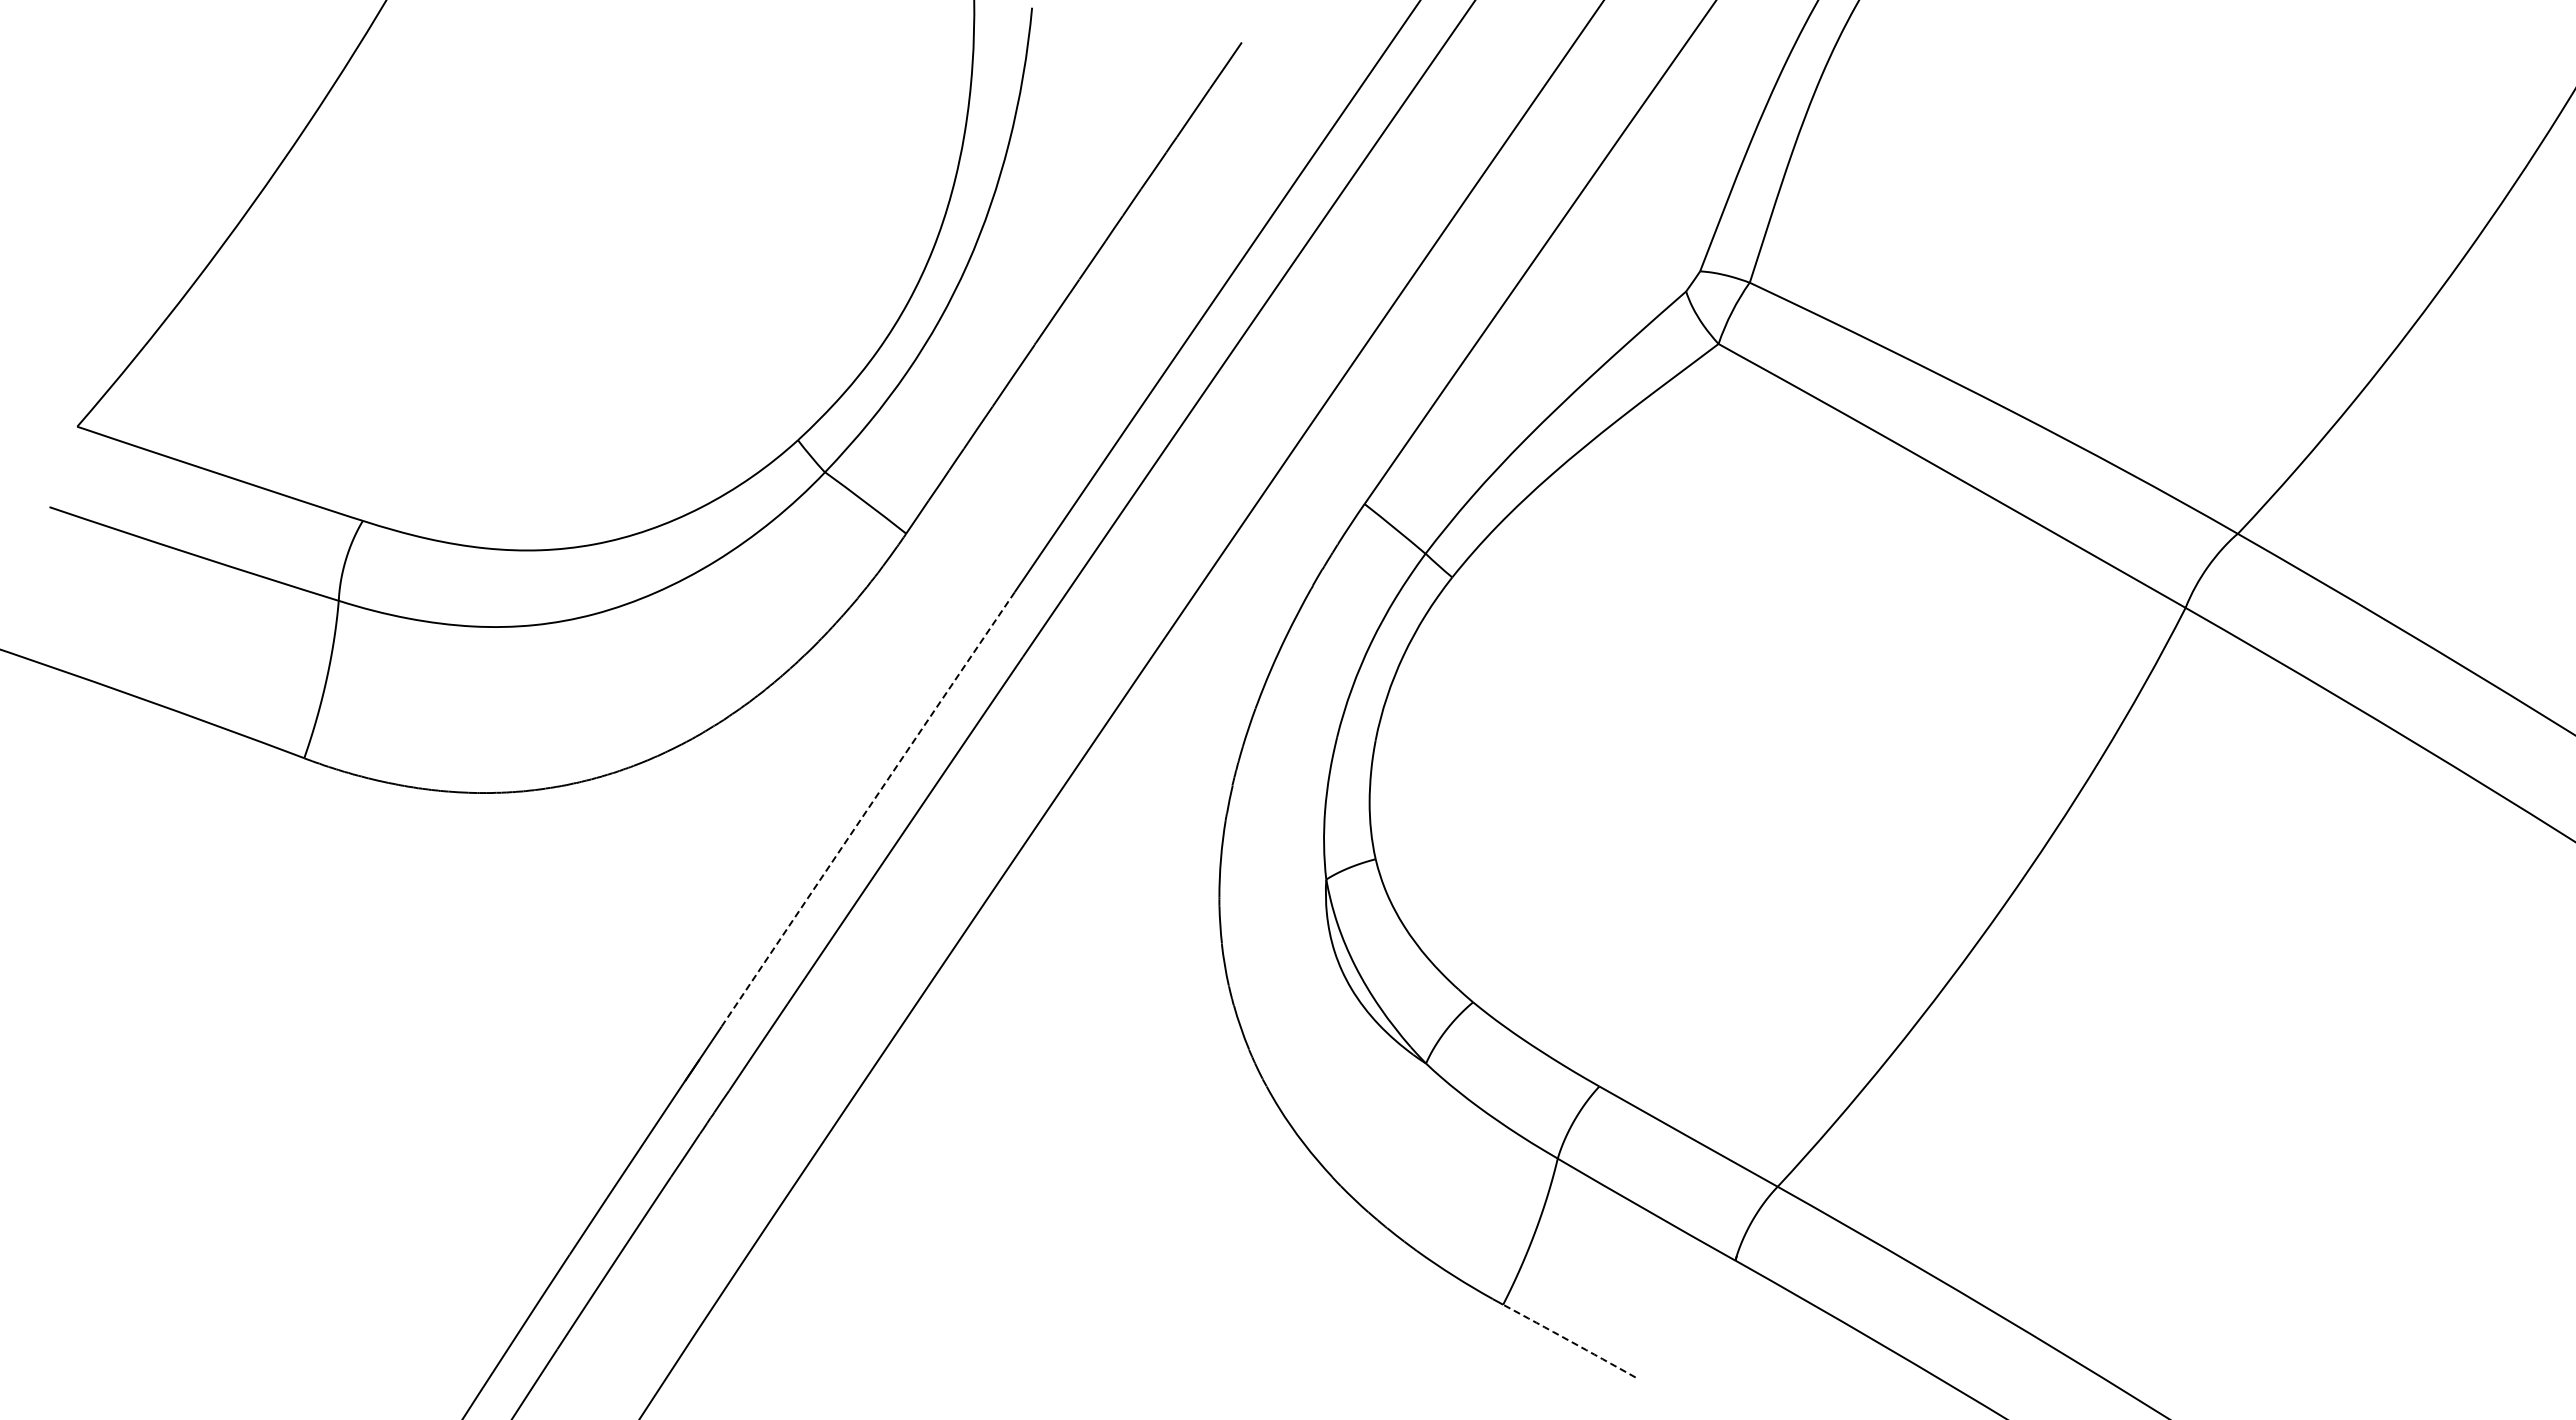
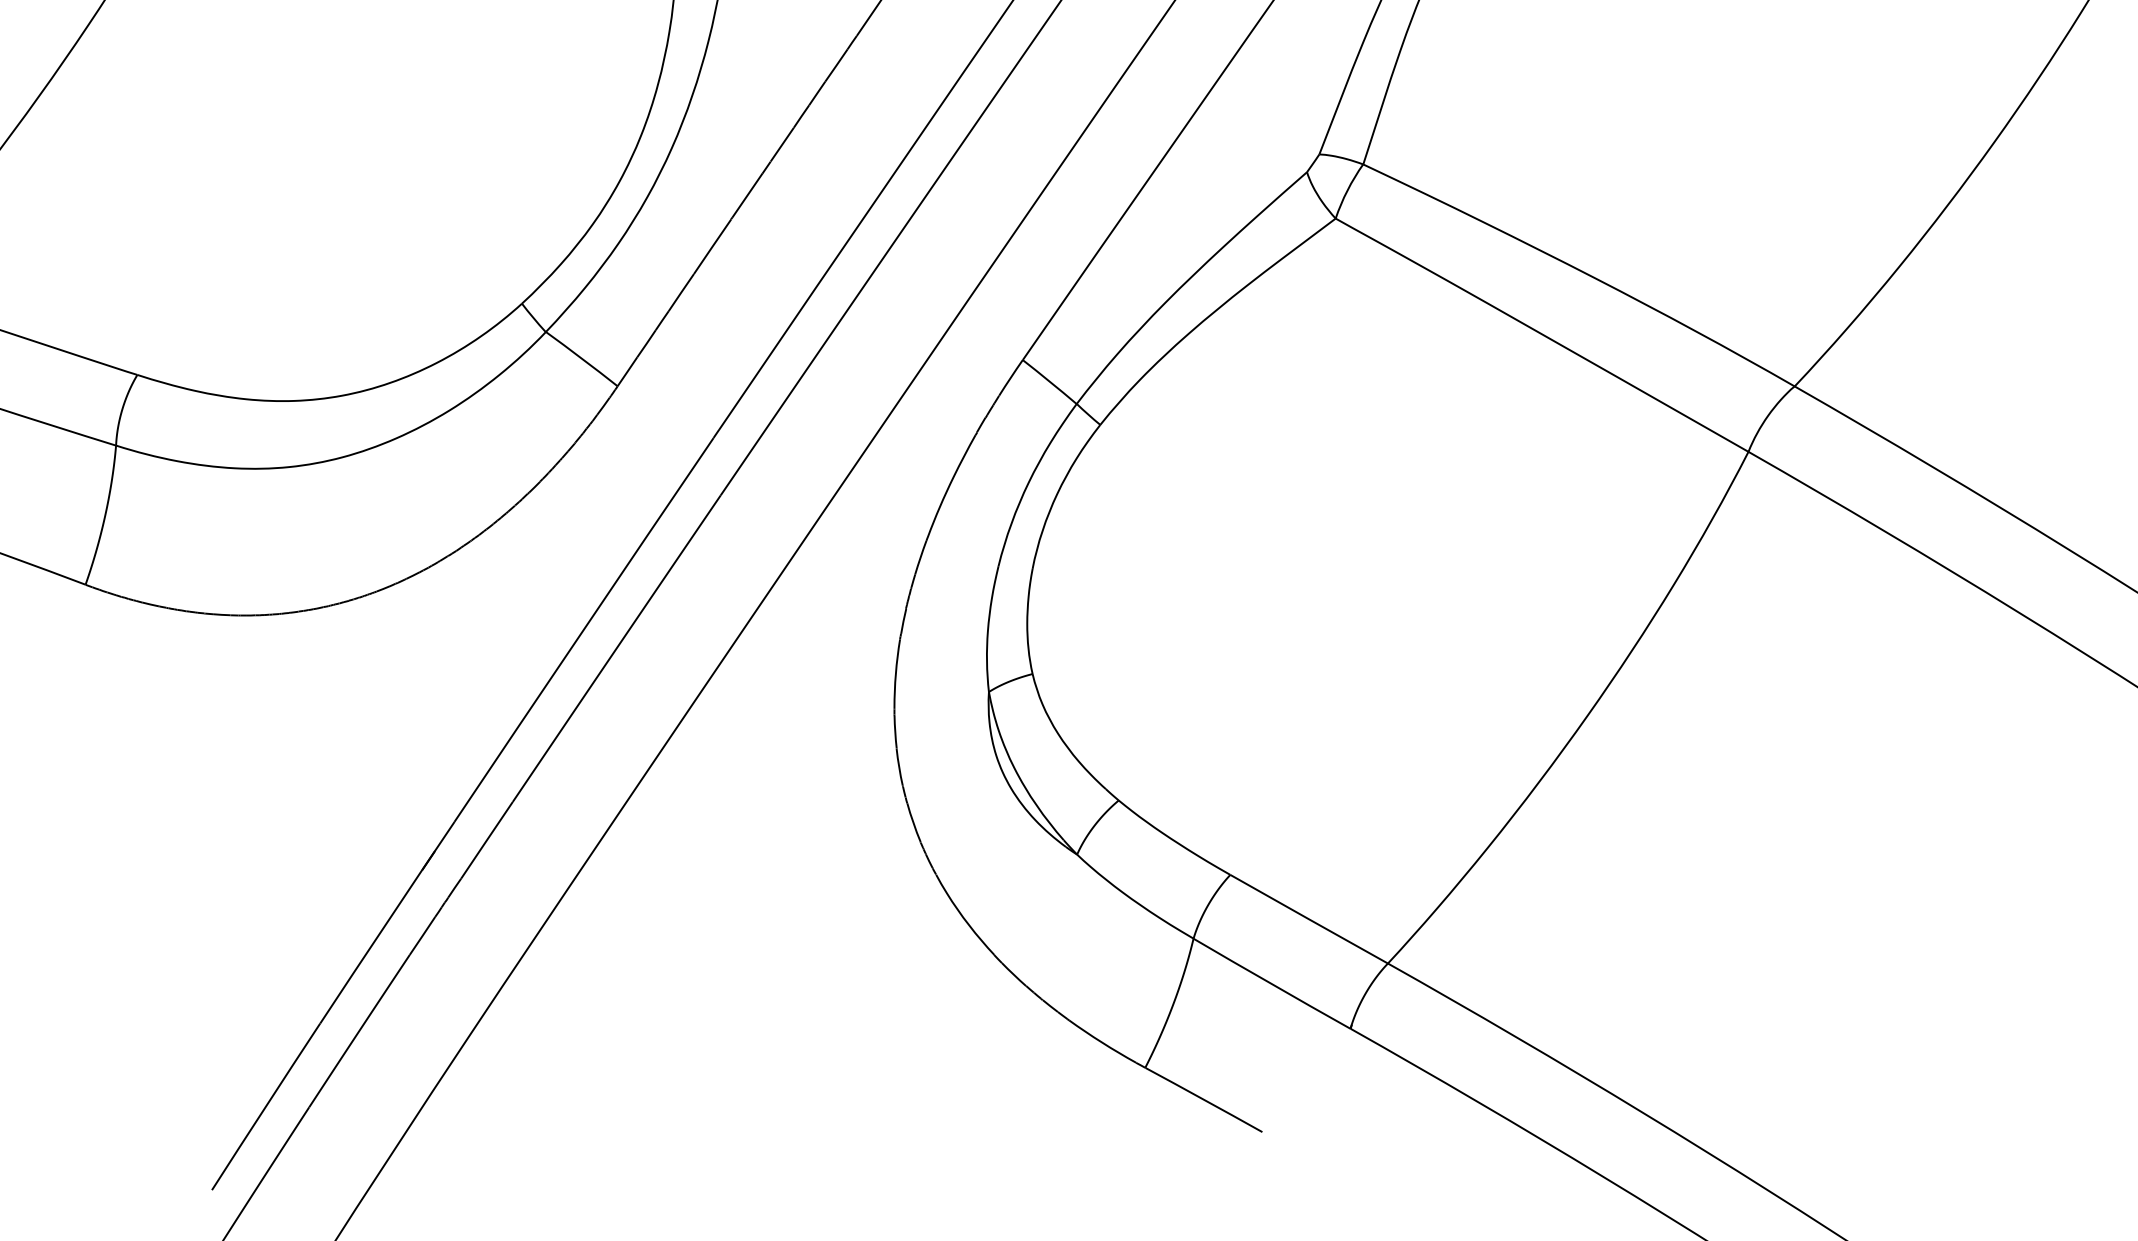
arc: (867, 809) -> (583, 630), dashed -> solid
arc: (1569, 1340) -> (1203, 1099), dashed -> solid

